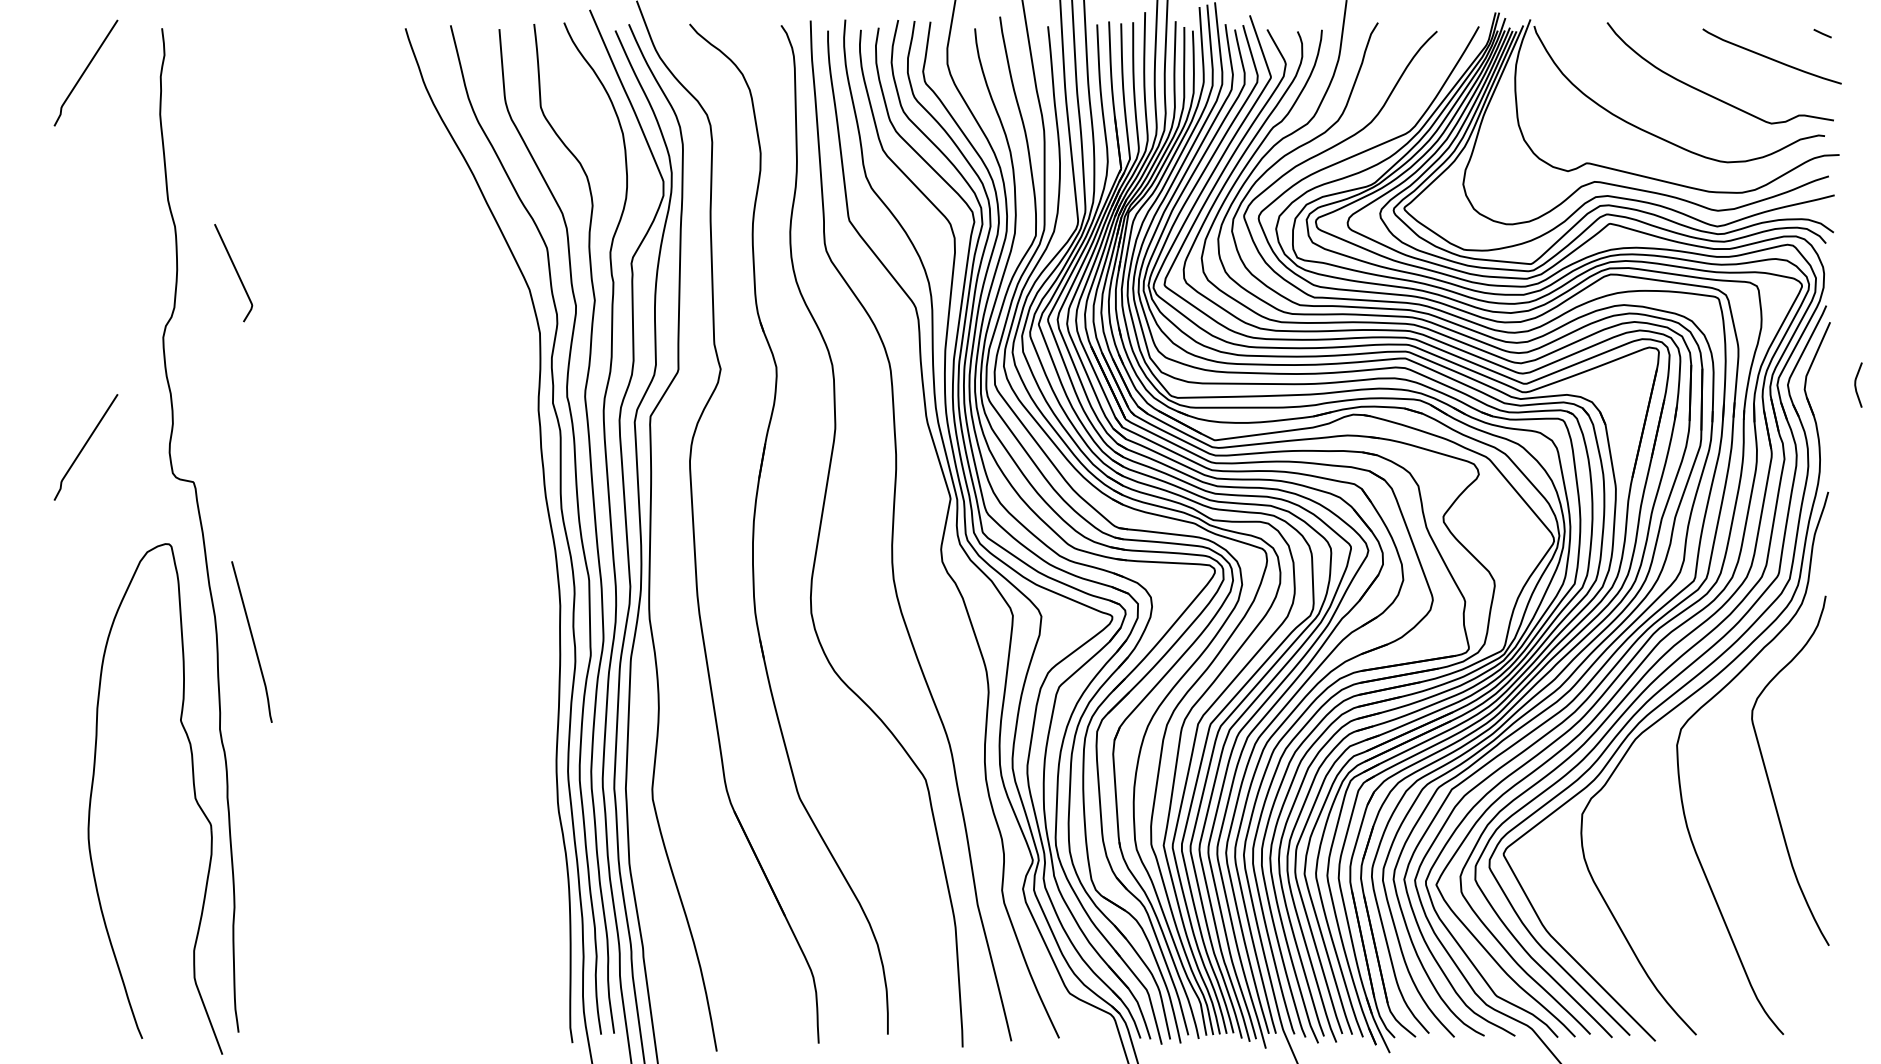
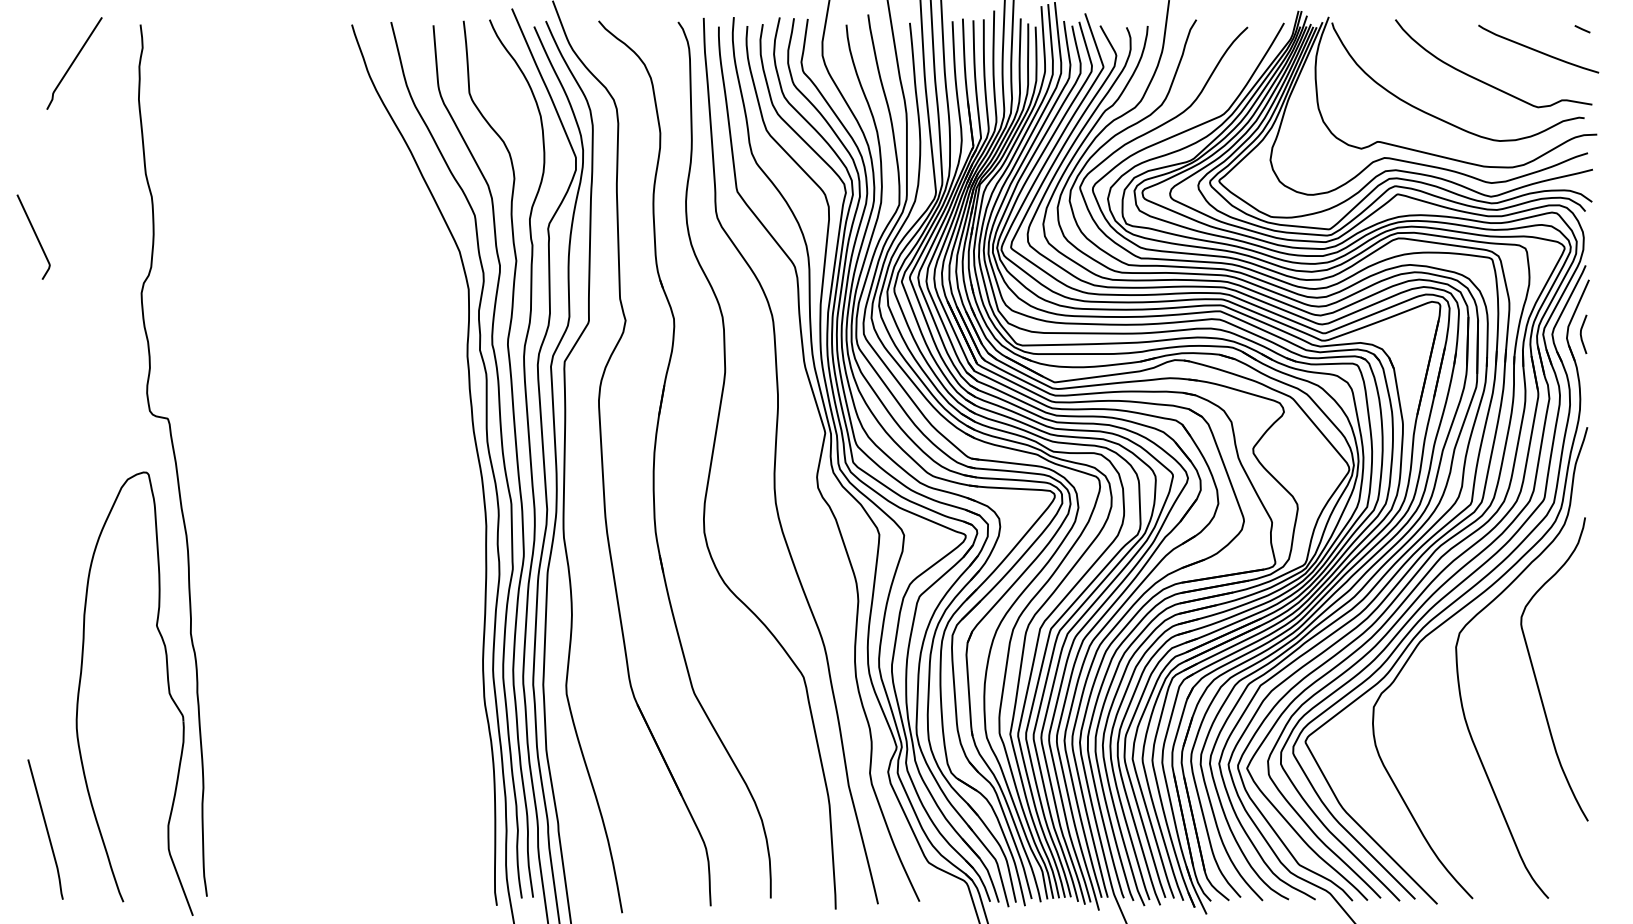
curve: (235, 272) -> (35, 236), moved
curve: (1856, 385) -> (1581, 334), moved
curve: (86, 446) -> (74, 387), removed
curve: (251, 640) -> (45, 828), moved

